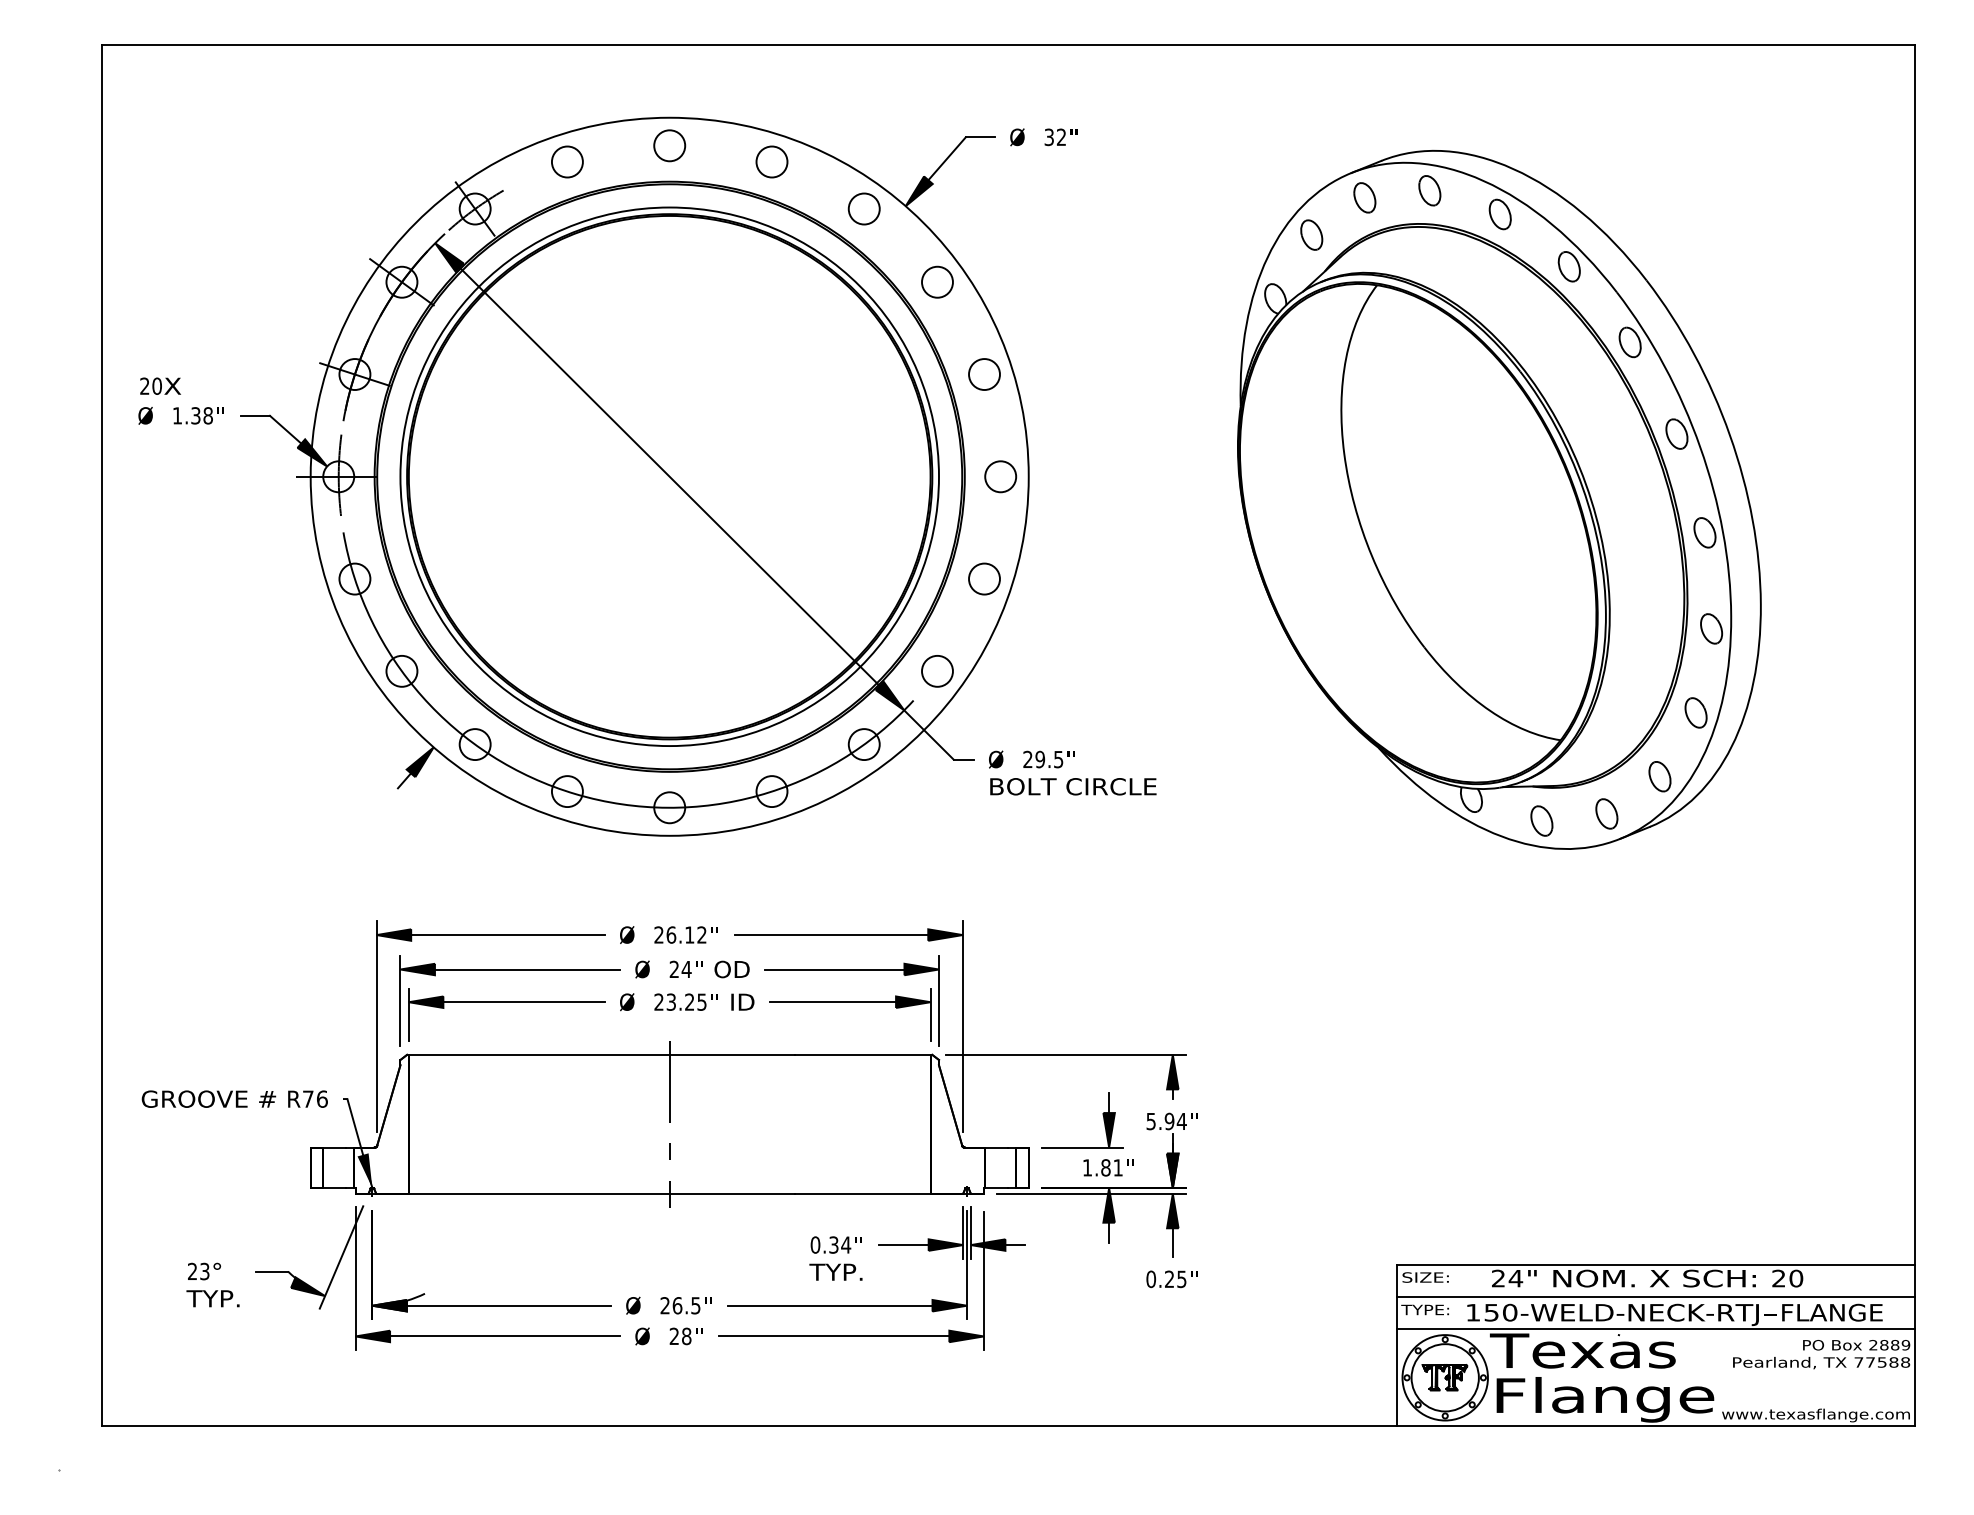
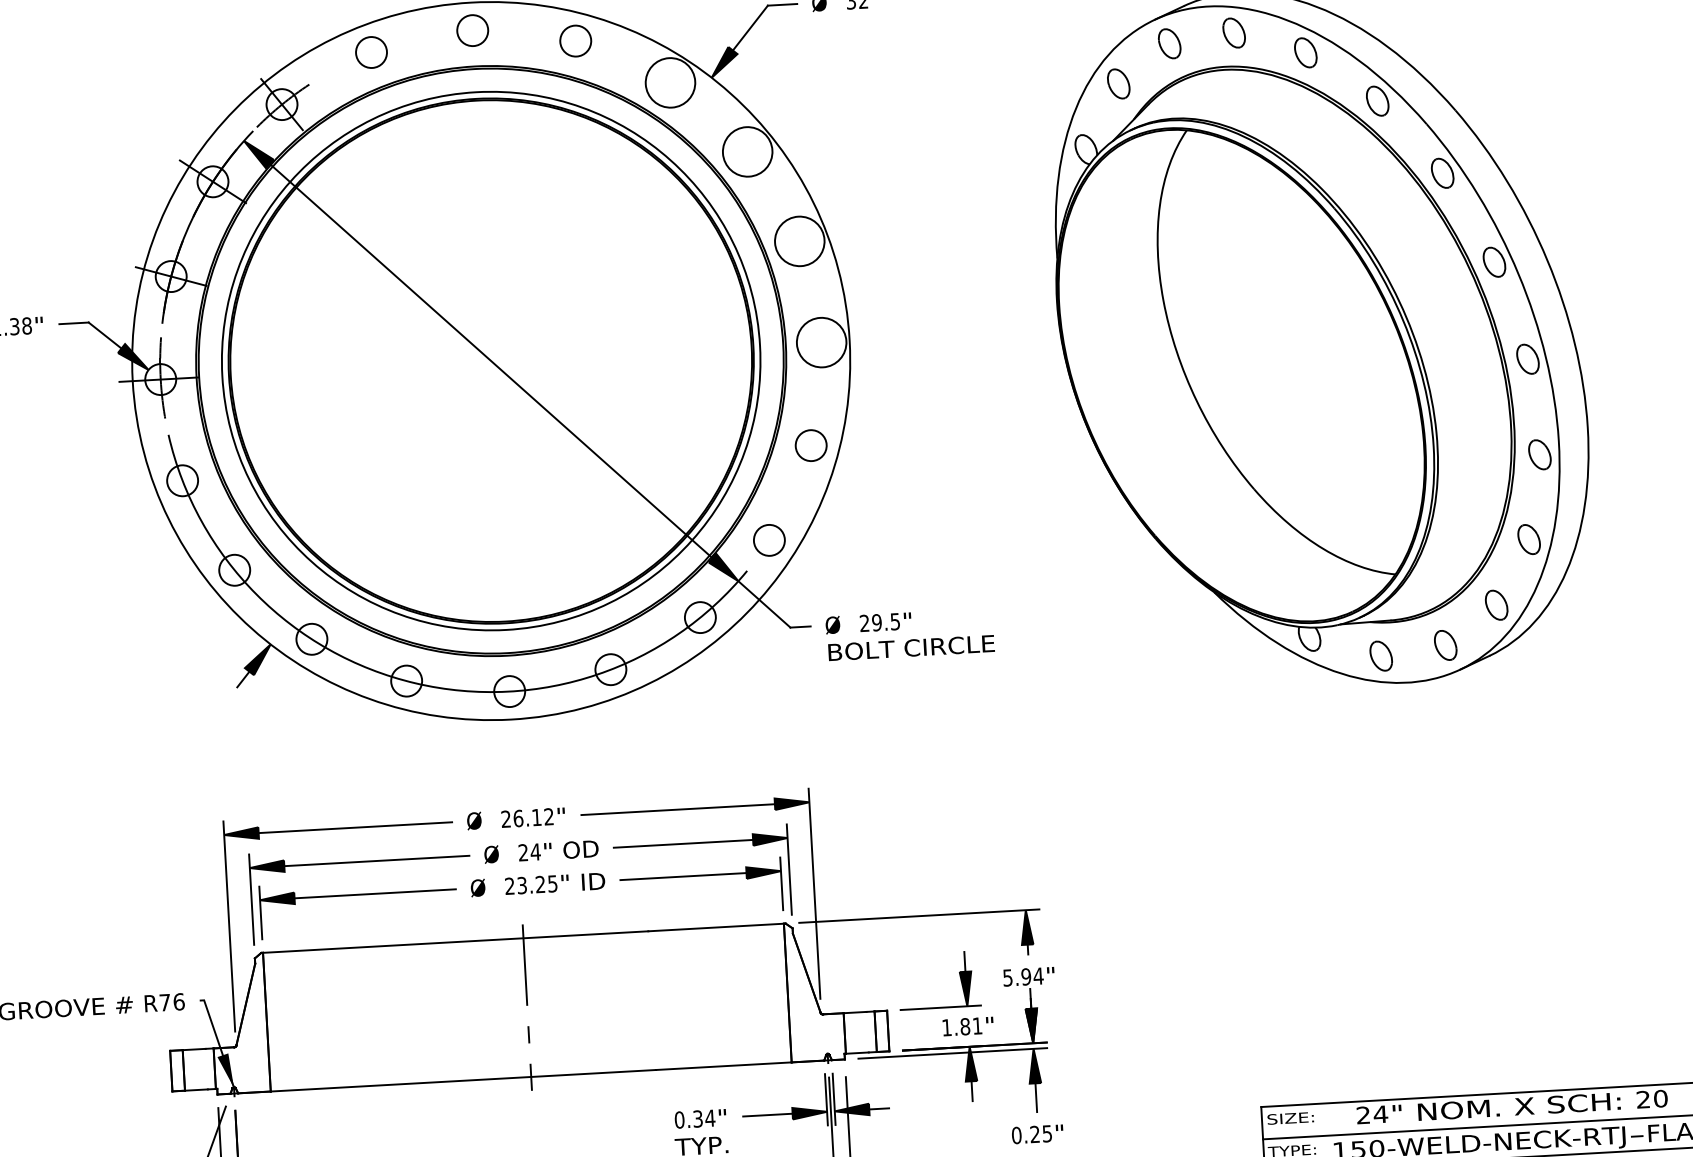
circle: (863, 208) -> (669, 82), size x1.6
circle: (937, 281) -> (747, 151), size x1.6
circle: (984, 374) -> (799, 241), size x1.6
circle: (1000, 476) -> (821, 342), size x1.6

